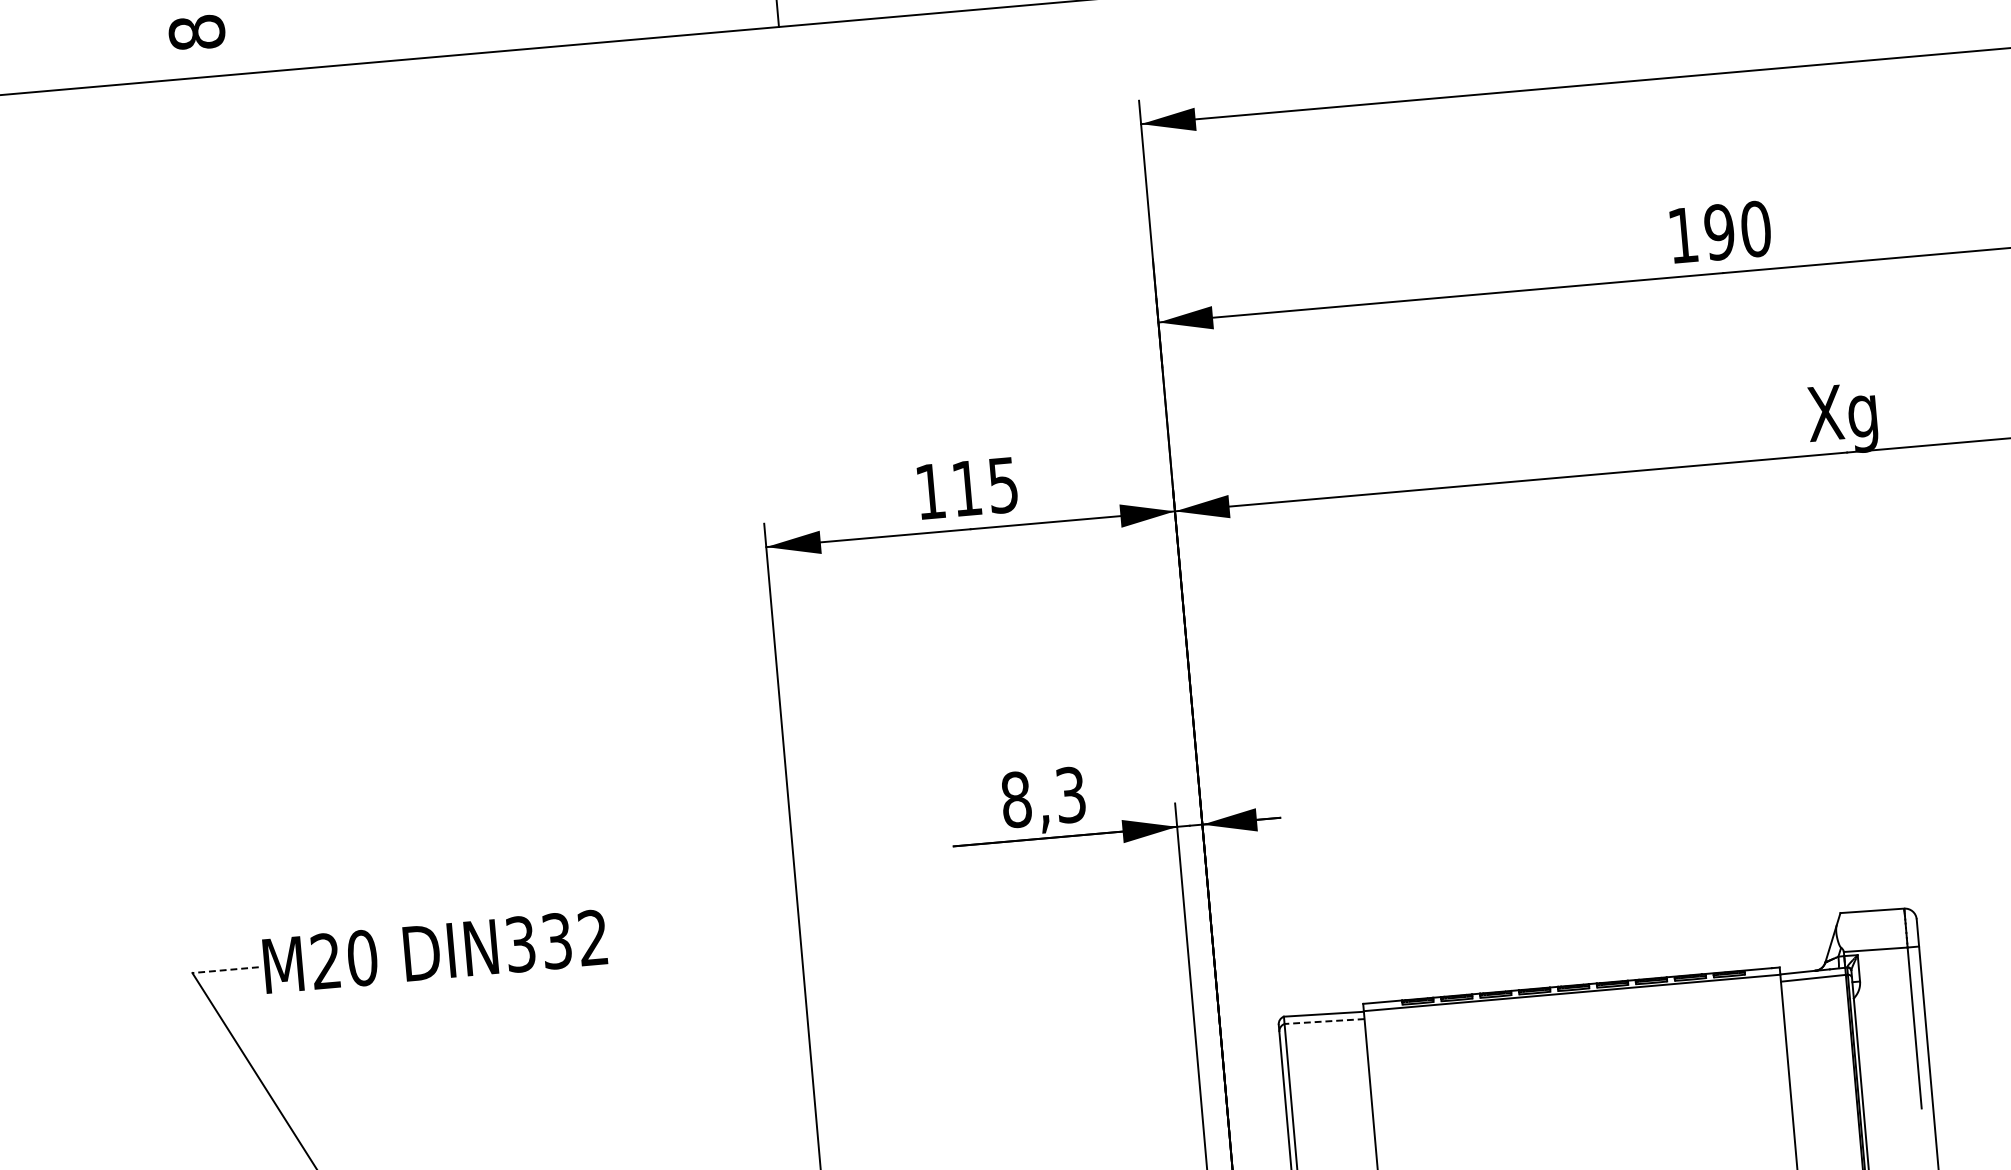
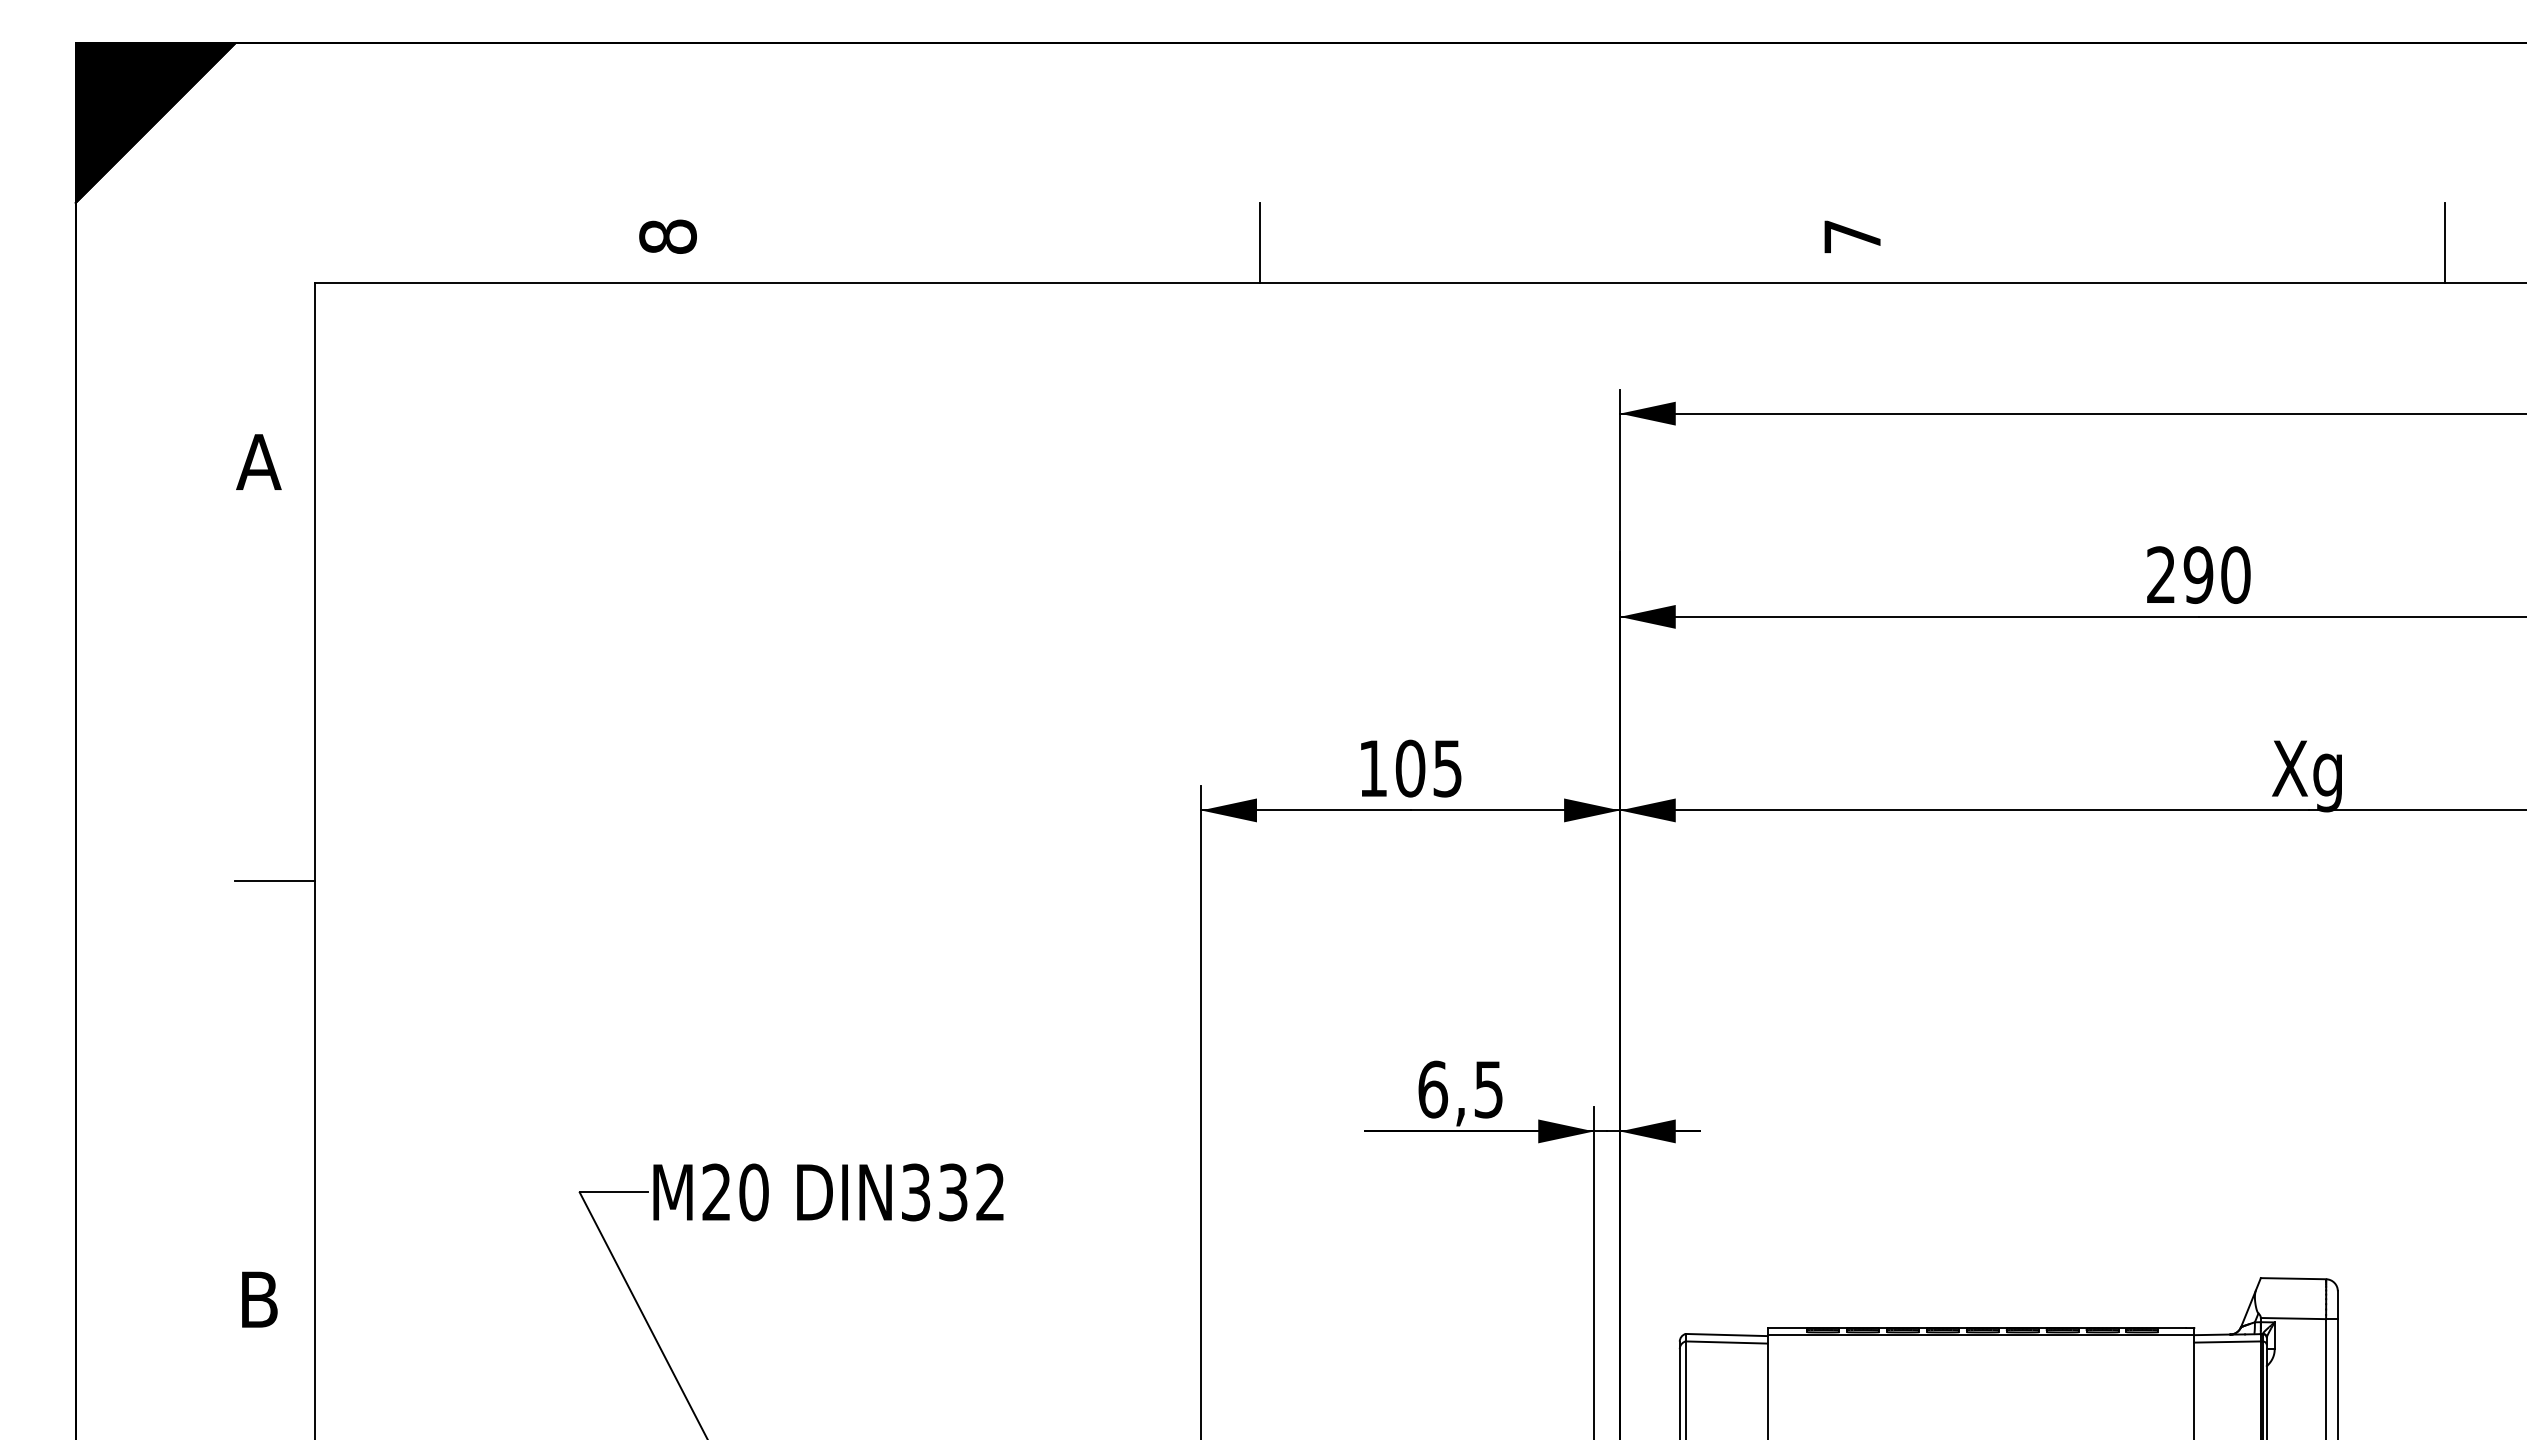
text: (1682, 234) -> (2160, 574), 190 -> 290
text: (967, 488) -> (1410, 768), 115 -> 105
text: (1043, 797) -> (1460, 1089), 8,3 -> 6,5
line: (225, 970) -> (613, 1192), dashed -> solid
line: (1324, 1021) -> (1726, 1342), dashed -> solid

